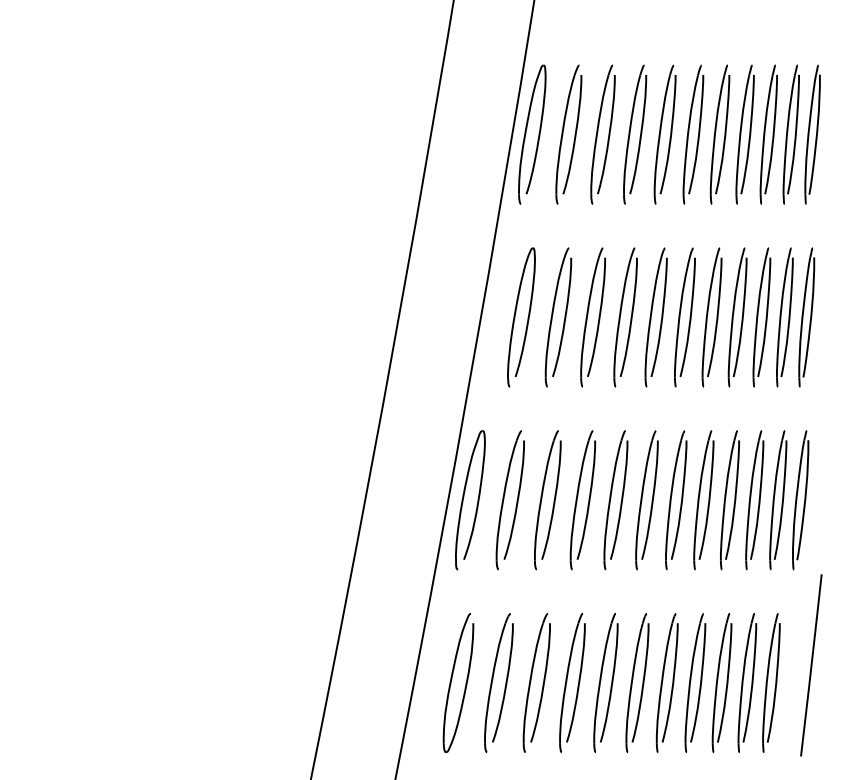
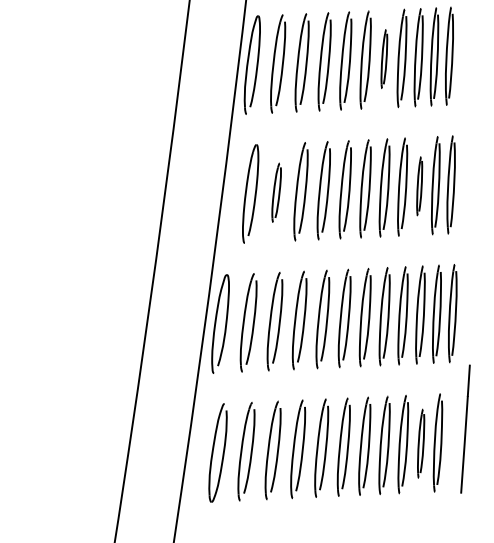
part: (719, 134) -> (383, 59), size x0.6
part: (558, 317) -> (276, 192), size x0.6
part: (761, 317) -> (419, 186), size x0.6
part: (747, 682) -> (421, 443), size x0.7

